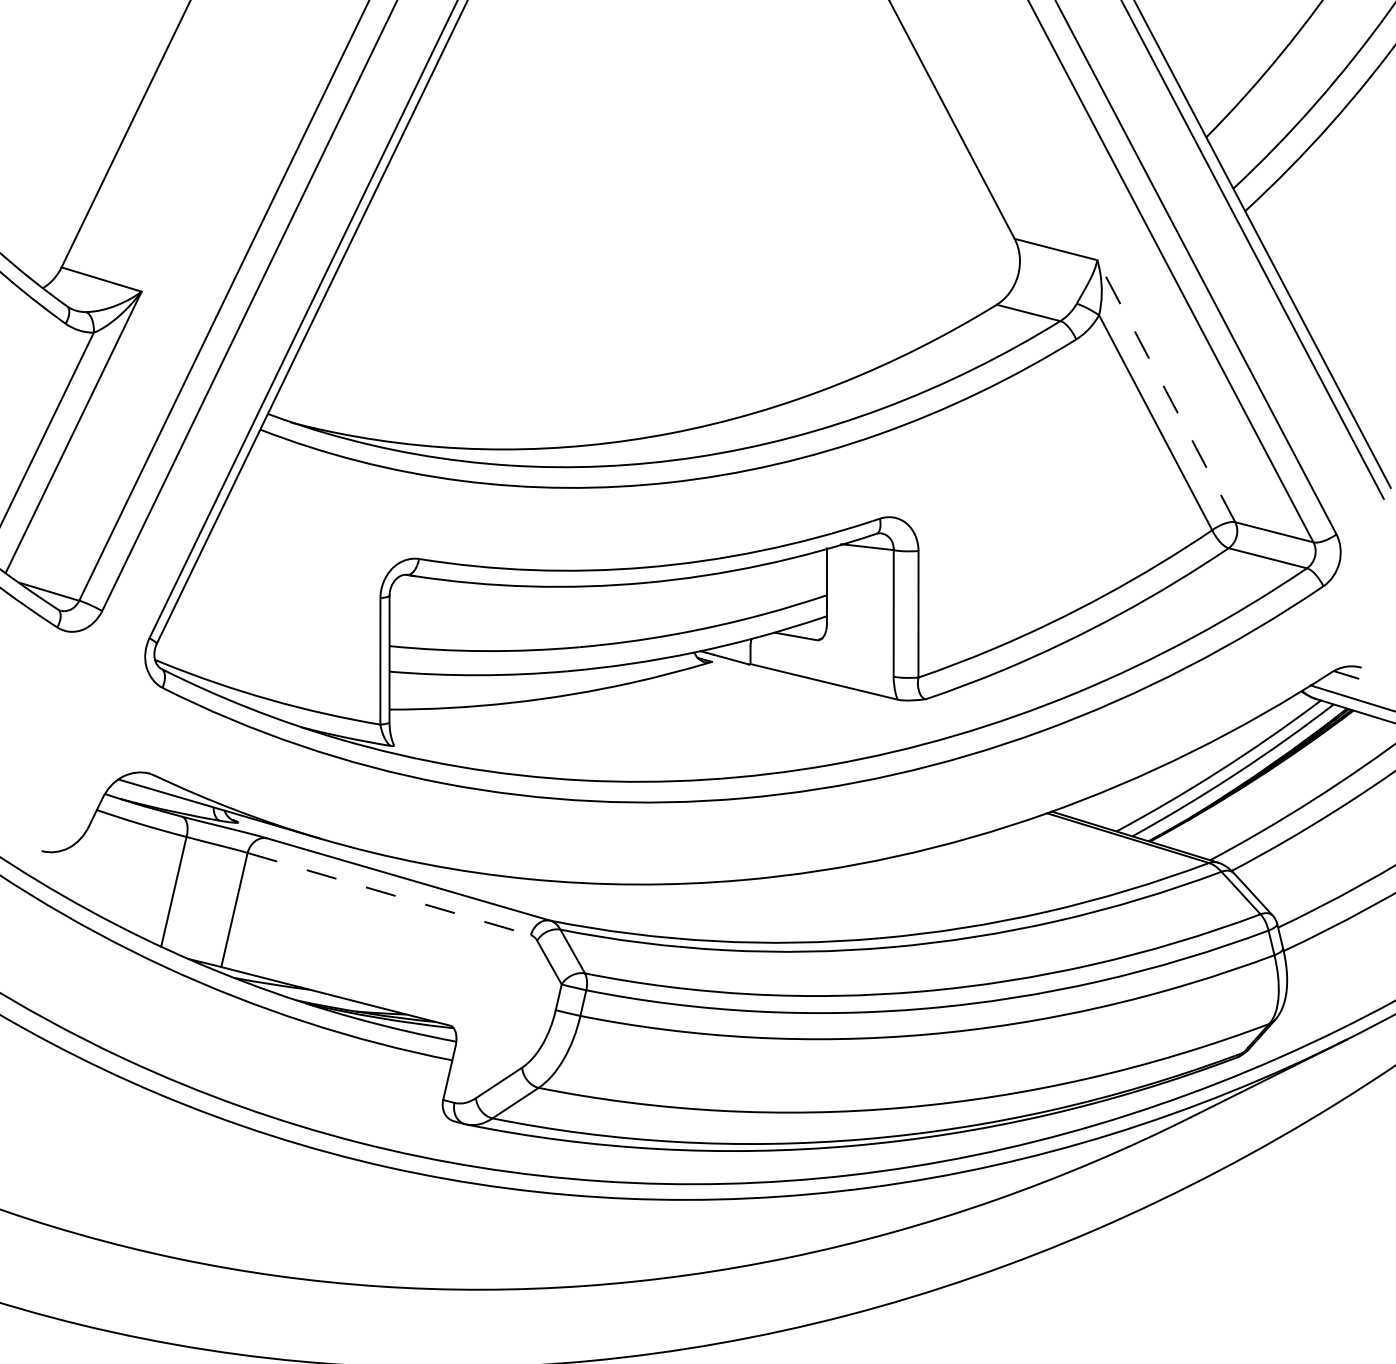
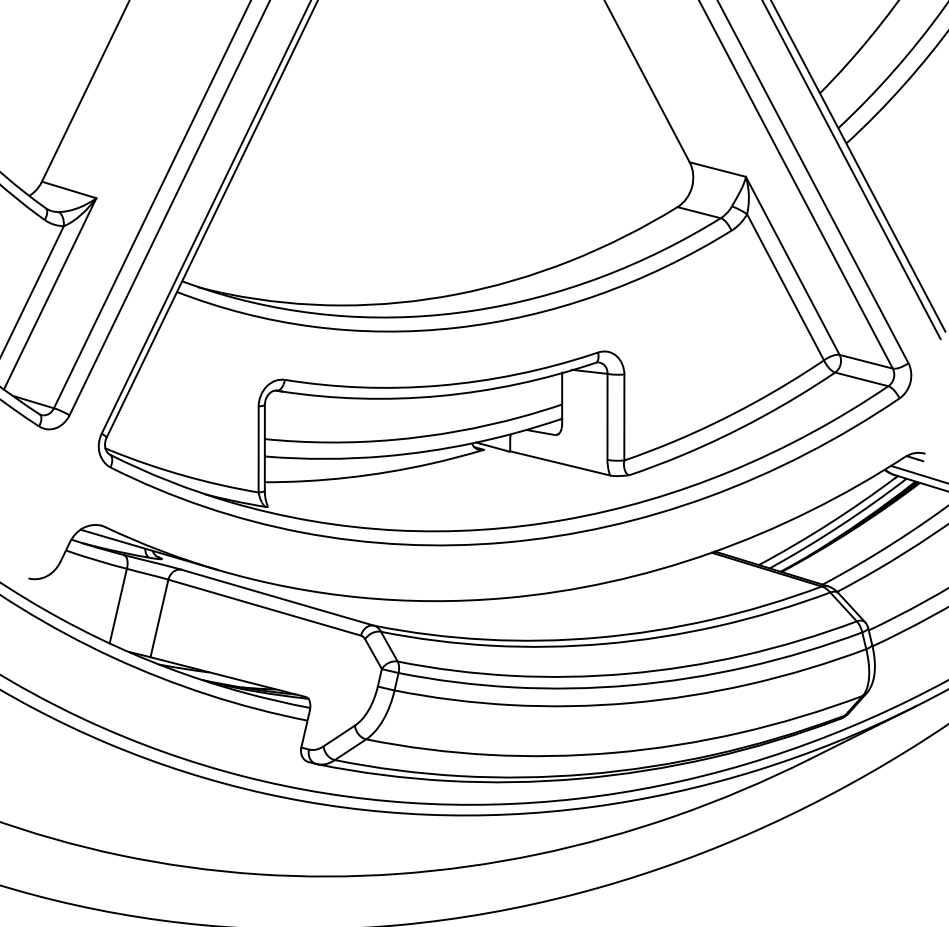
line: (1165, 390) -> (792, 265), dashed -> solid
line: (390, 893) -> (265, 607), dashed -> solid

